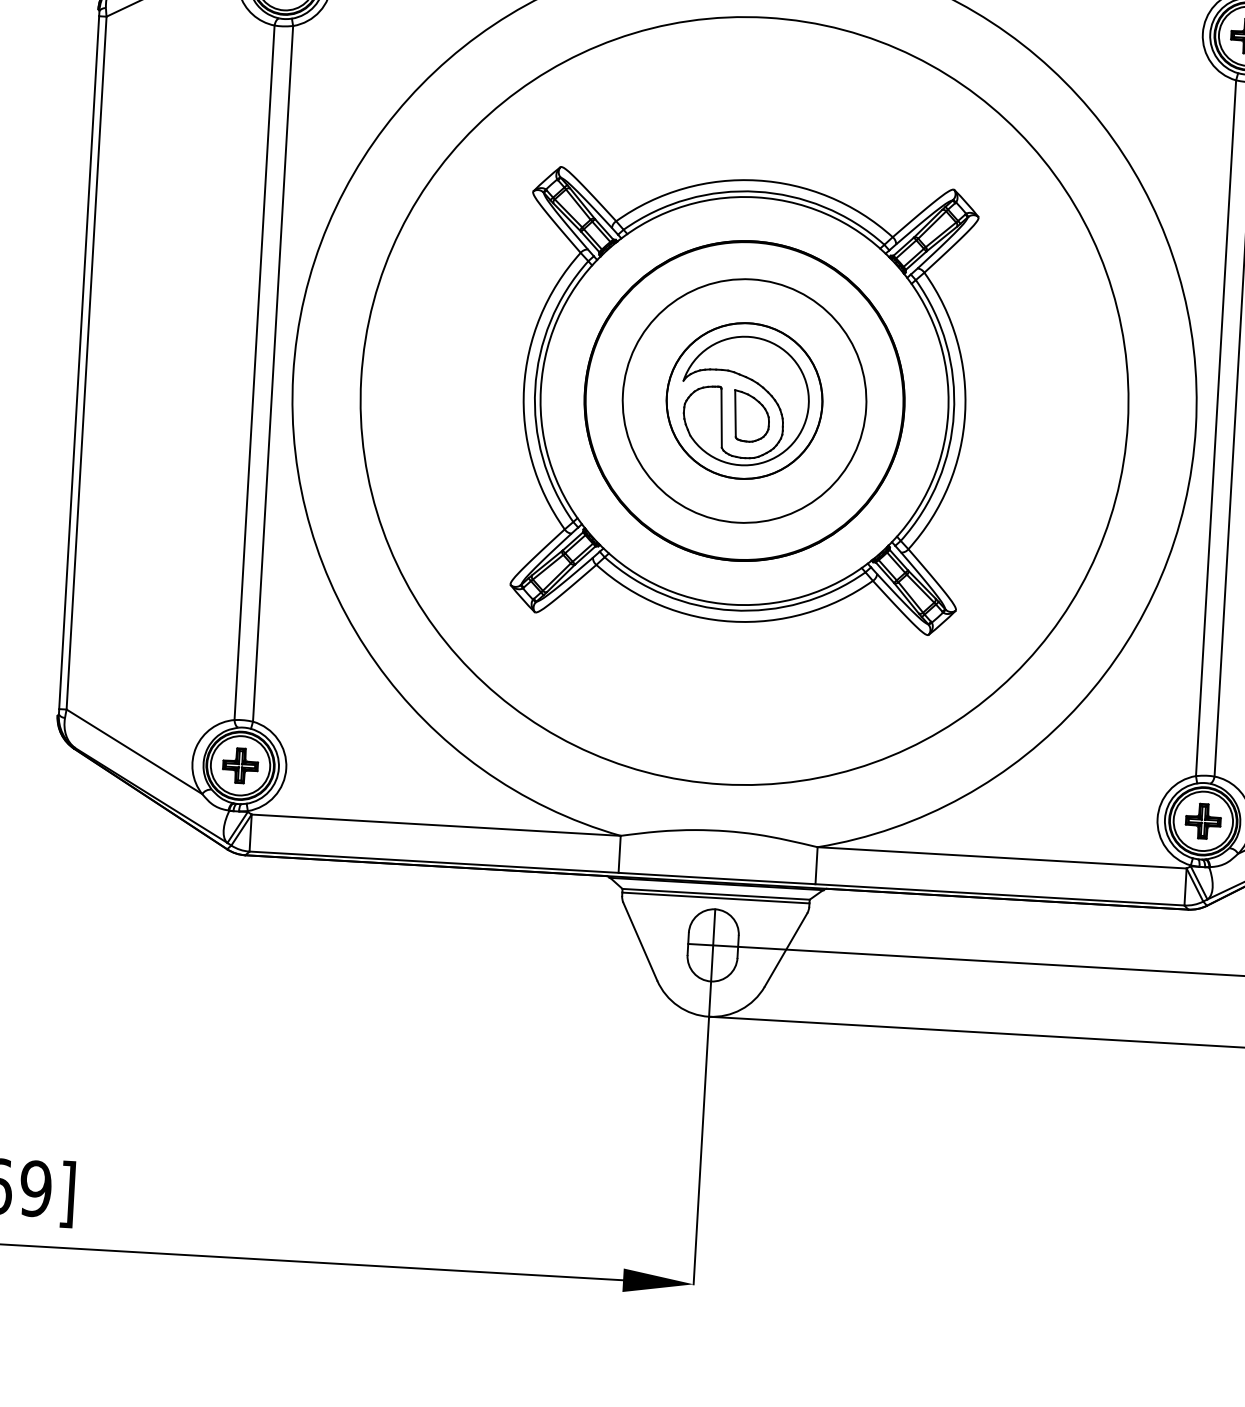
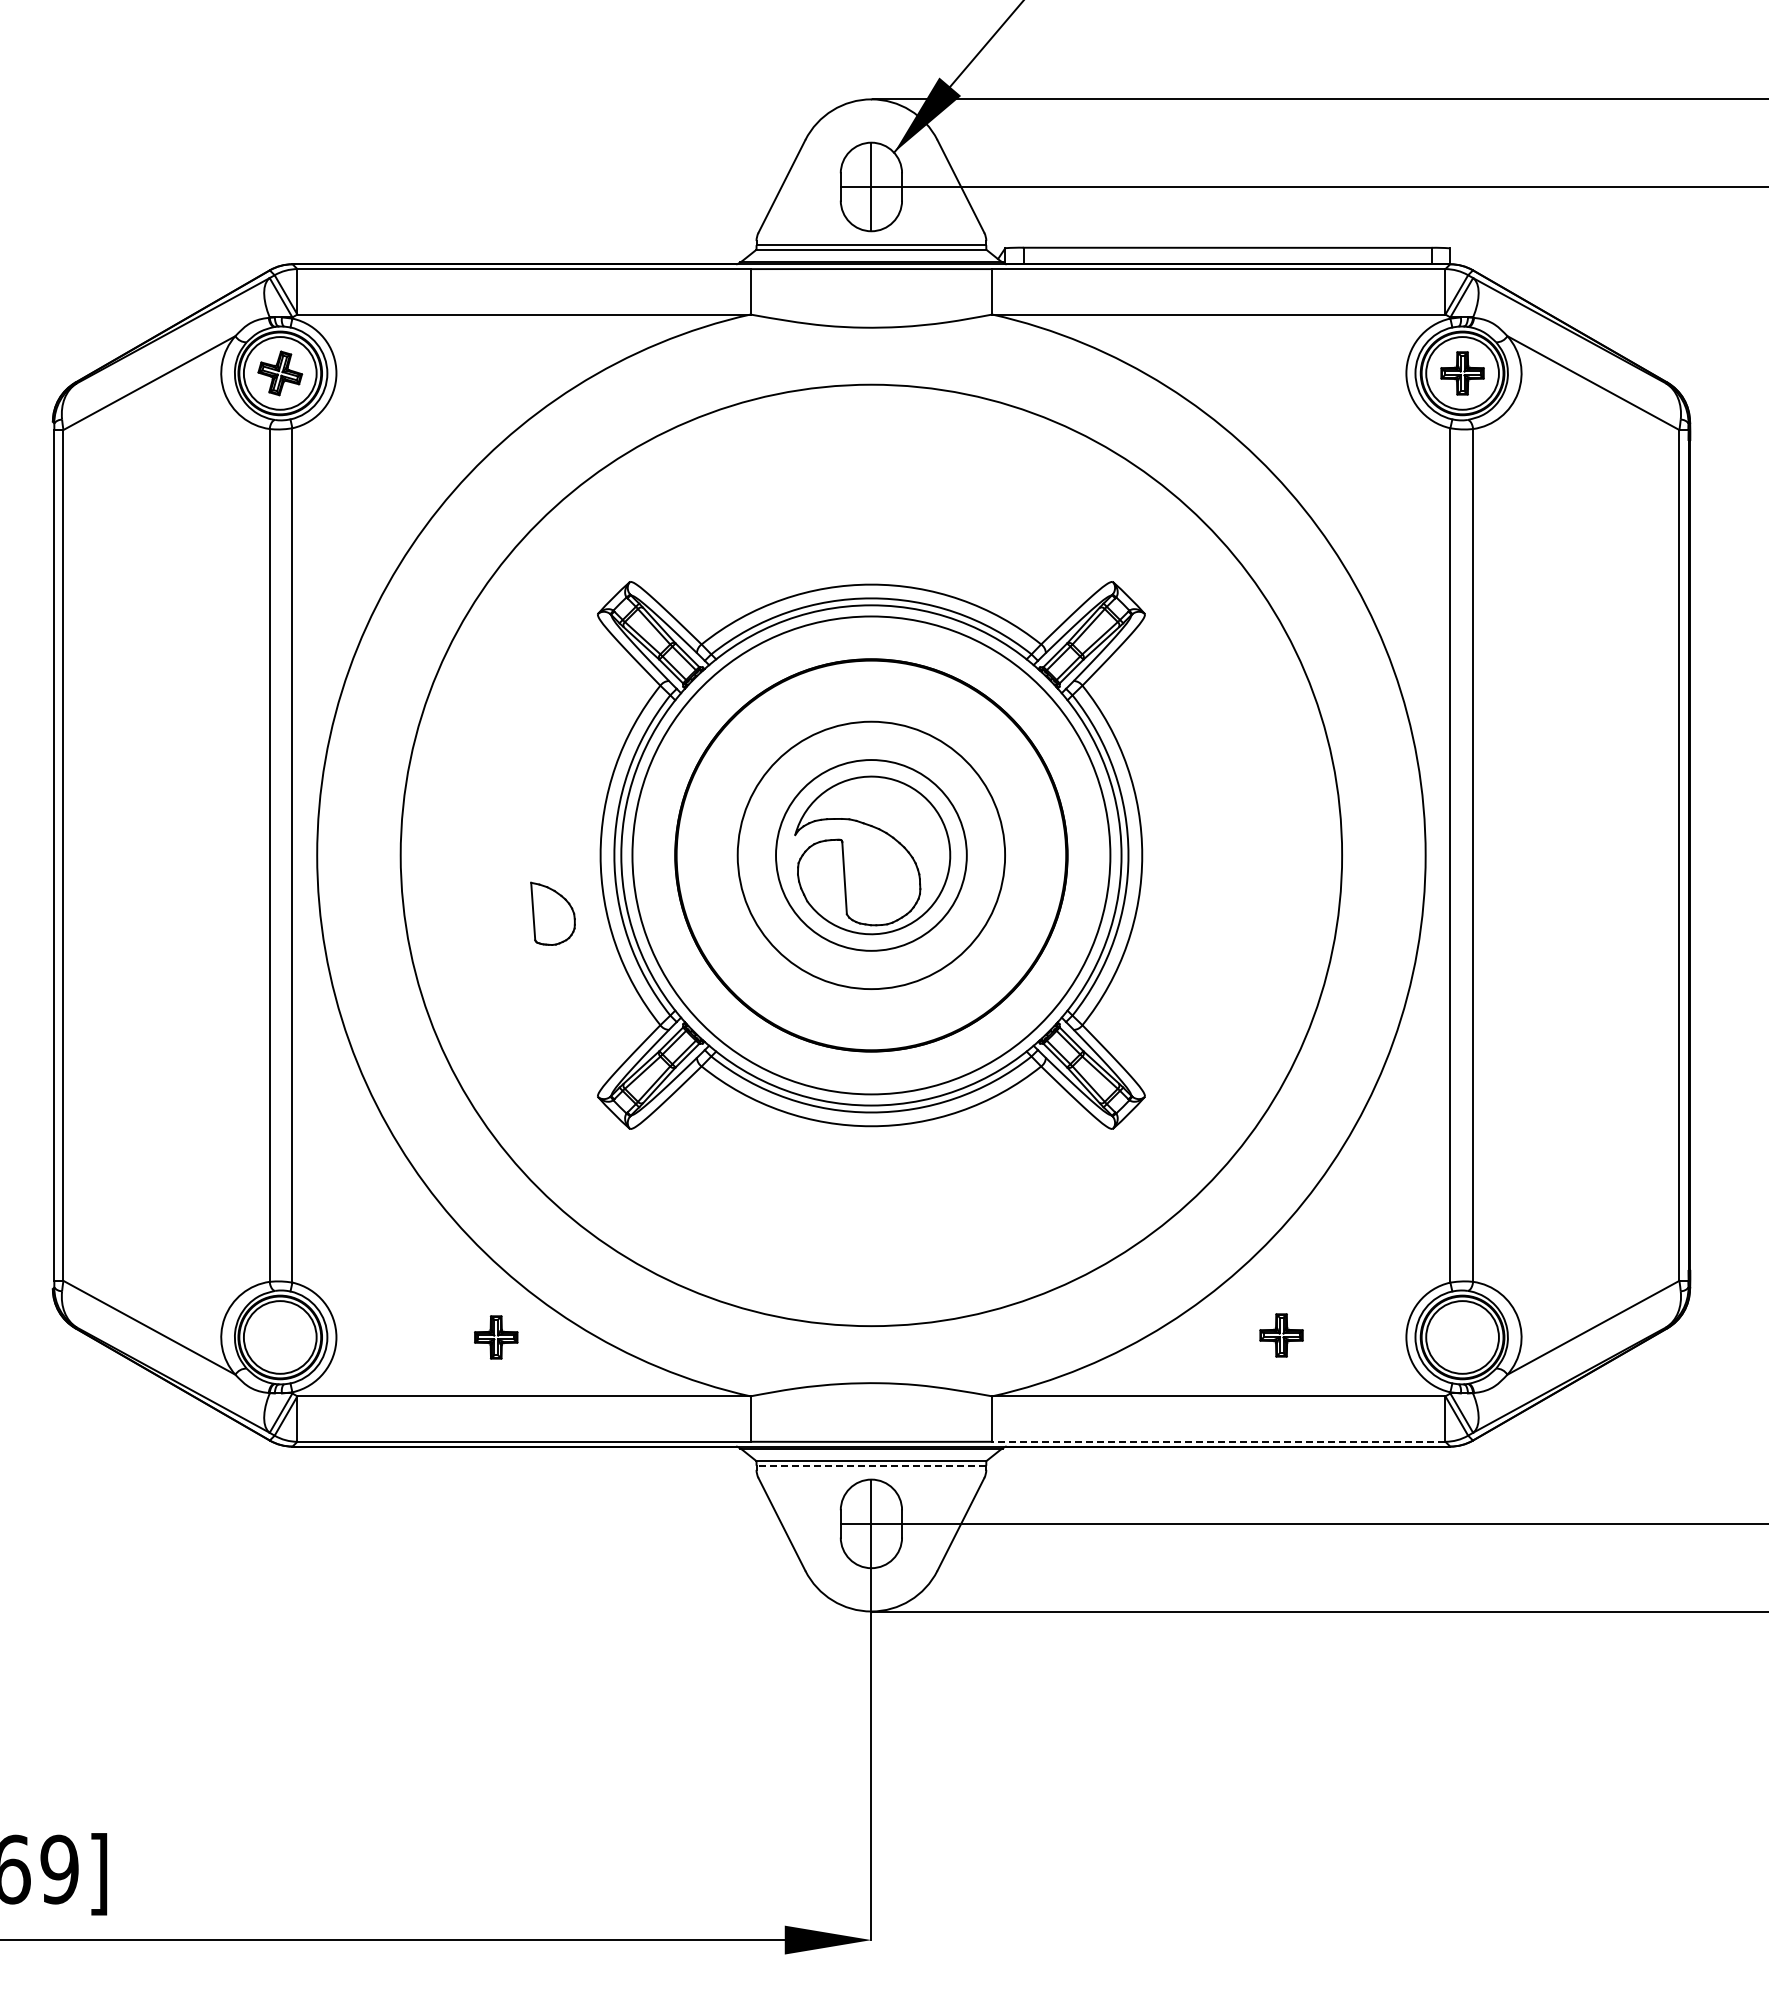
circle: (743, 400) -> (870, 854), size x1.4
circle: (744, 401) -> (871, 855), size x1.6
part: (751, 416) -> (552, 913), moved
part: (240, 765) -> (496, 1337), moved
part: (1203, 821) -> (1281, 1335), moved
line: (999, 894) -> (1218, 1441), solid -> dashed
line: (715, 897) -> (871, 1465), solid -> dashed

